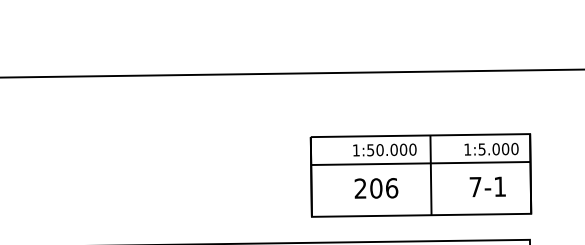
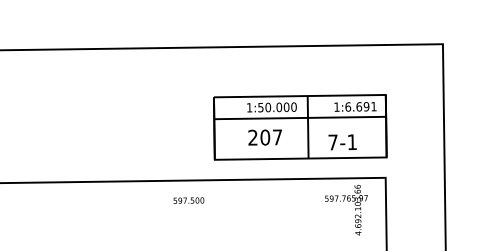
text: (497, 148) -> (360, 106), 1:5.000 -> 1:6.691
text: (487, 187) -> (342, 142), moved
text: (391, 188) -> (277, 137), 206 -> 207

